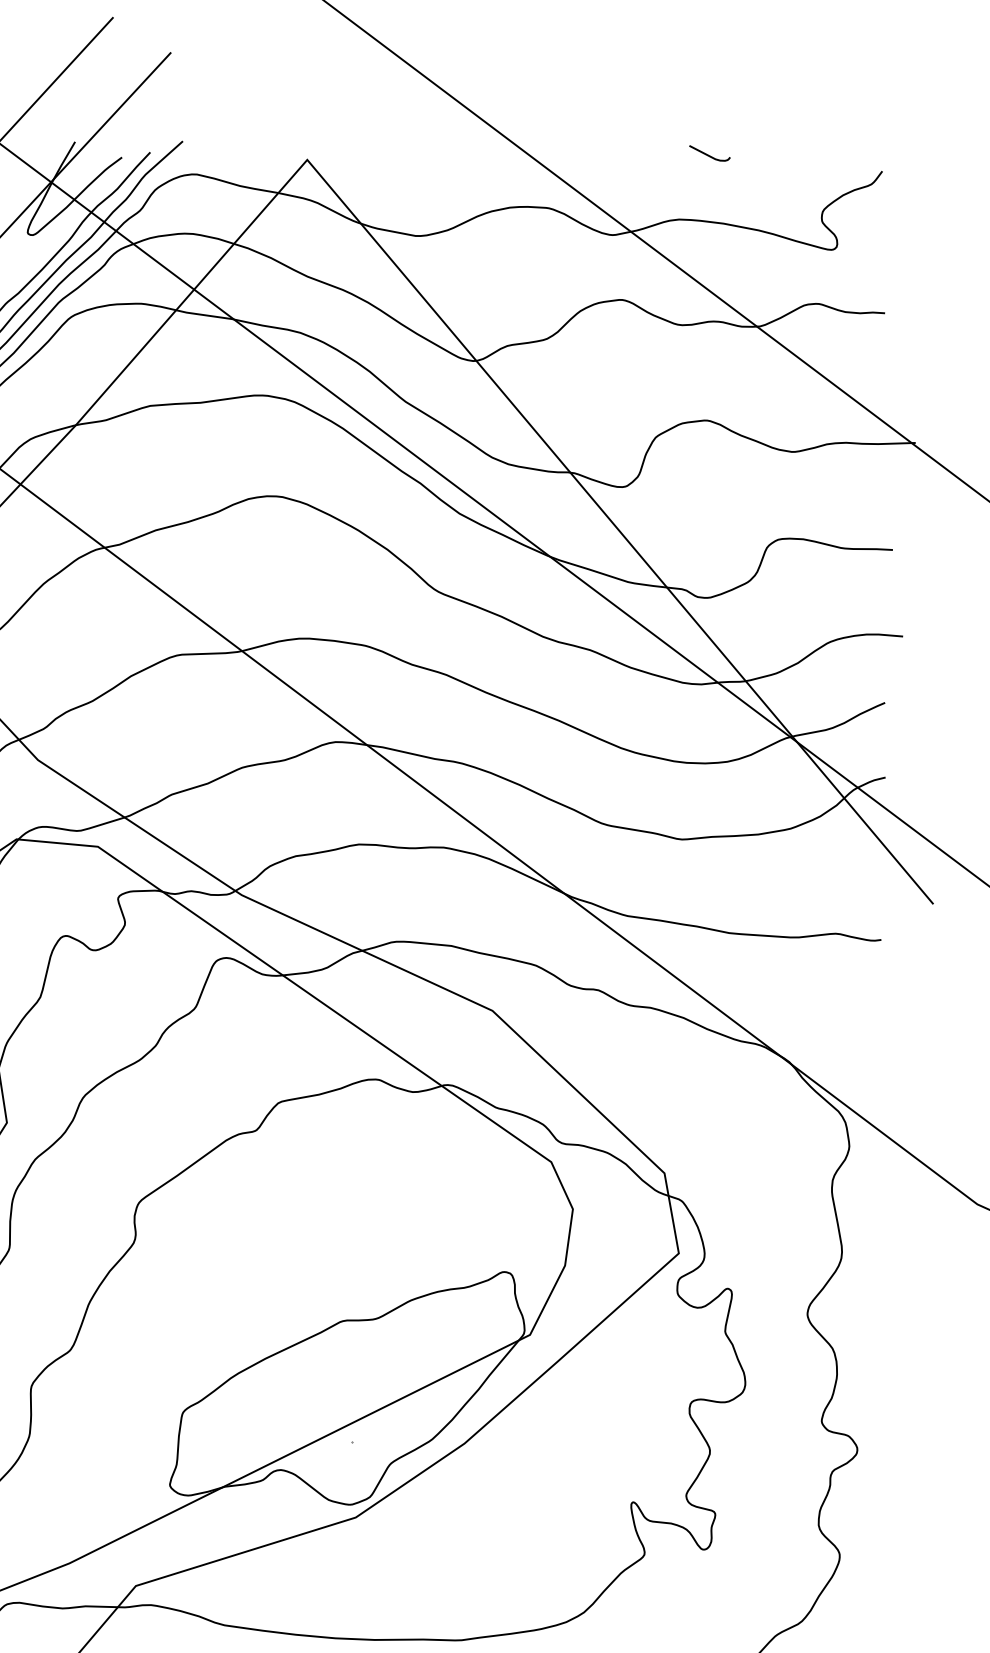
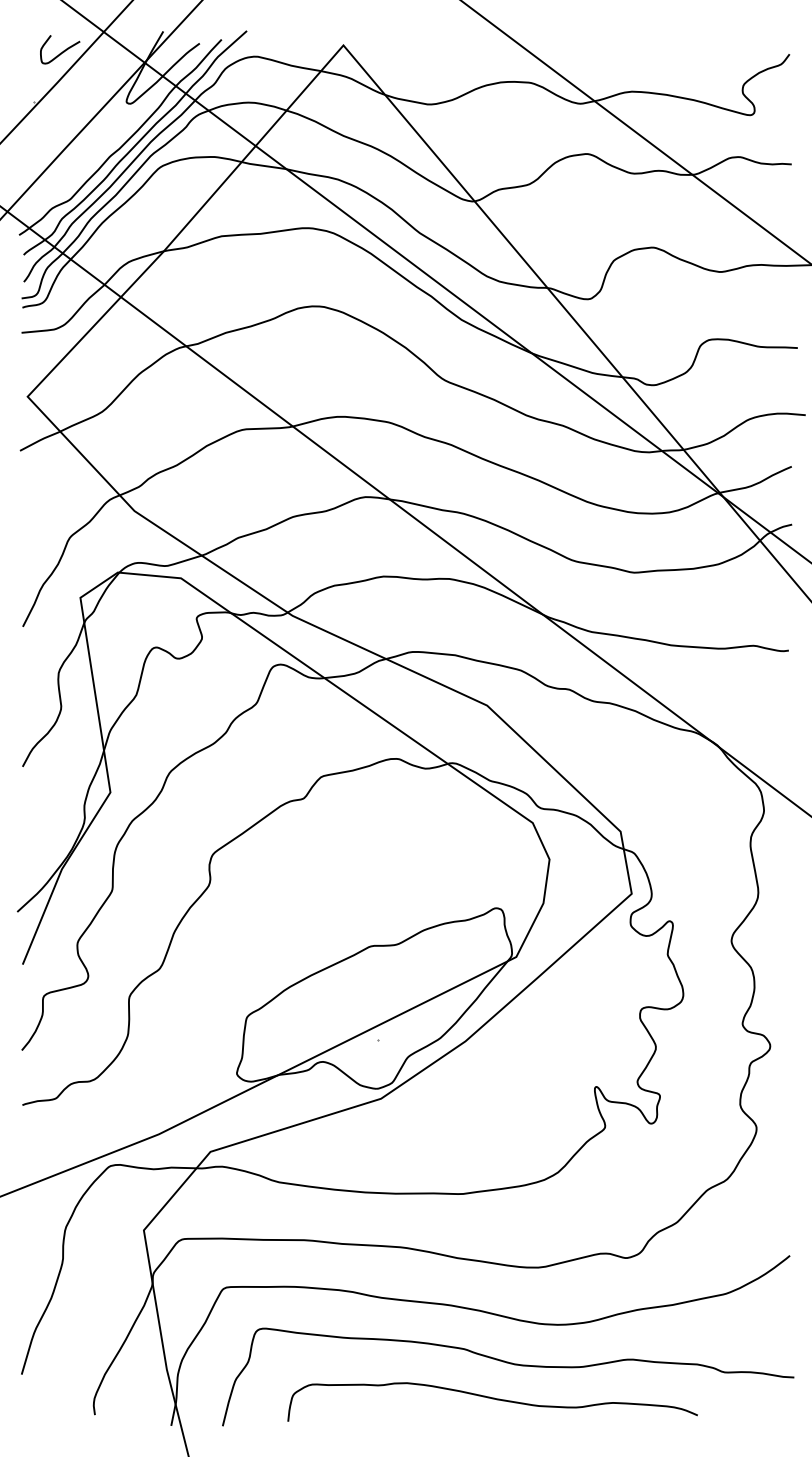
curve: (709, 154) -> (655, 41), removed

